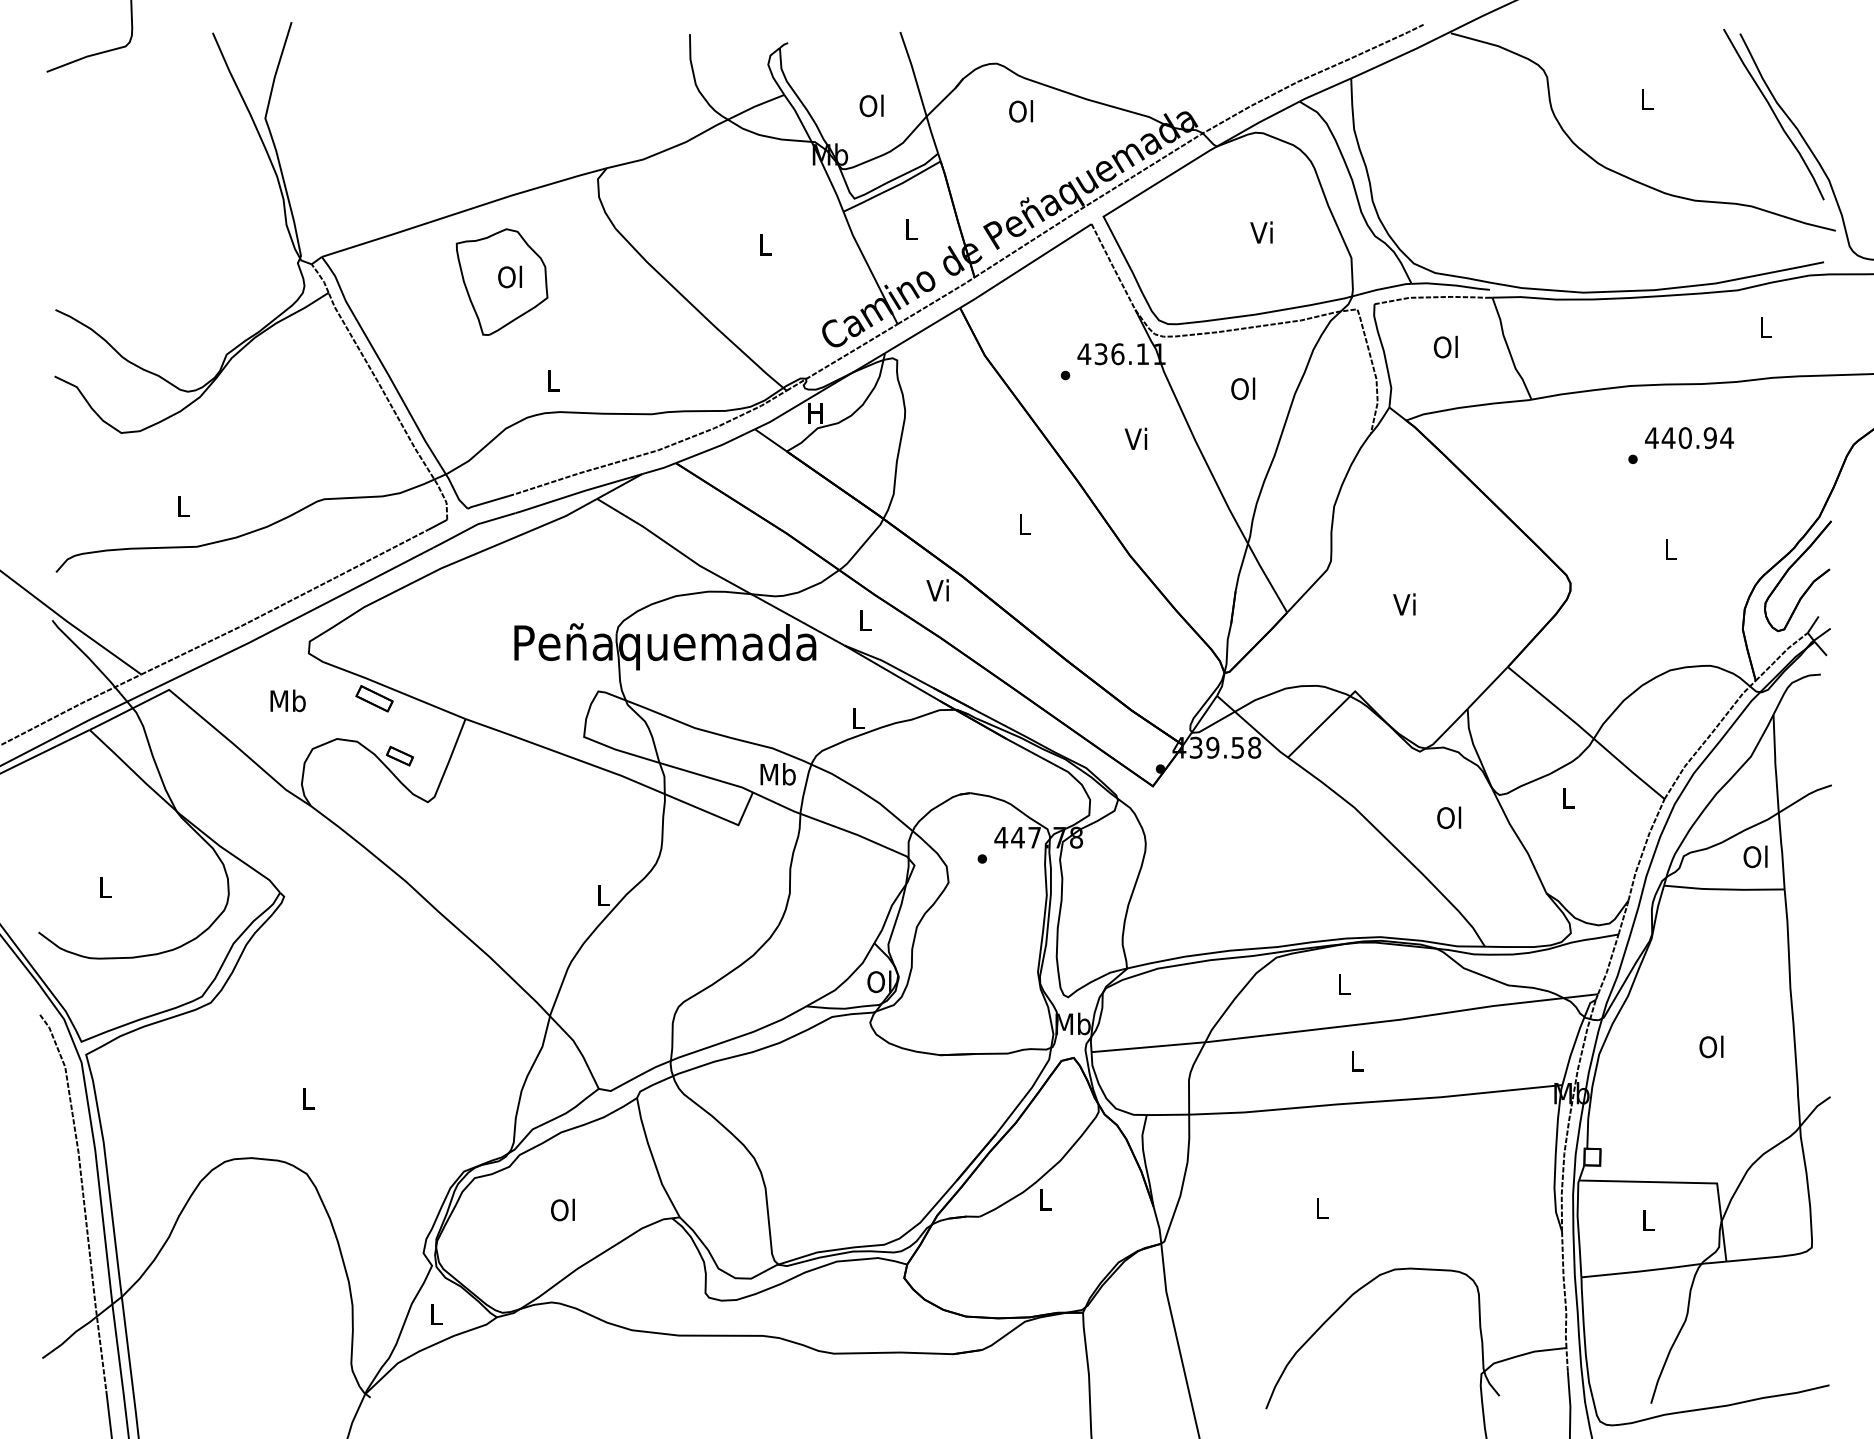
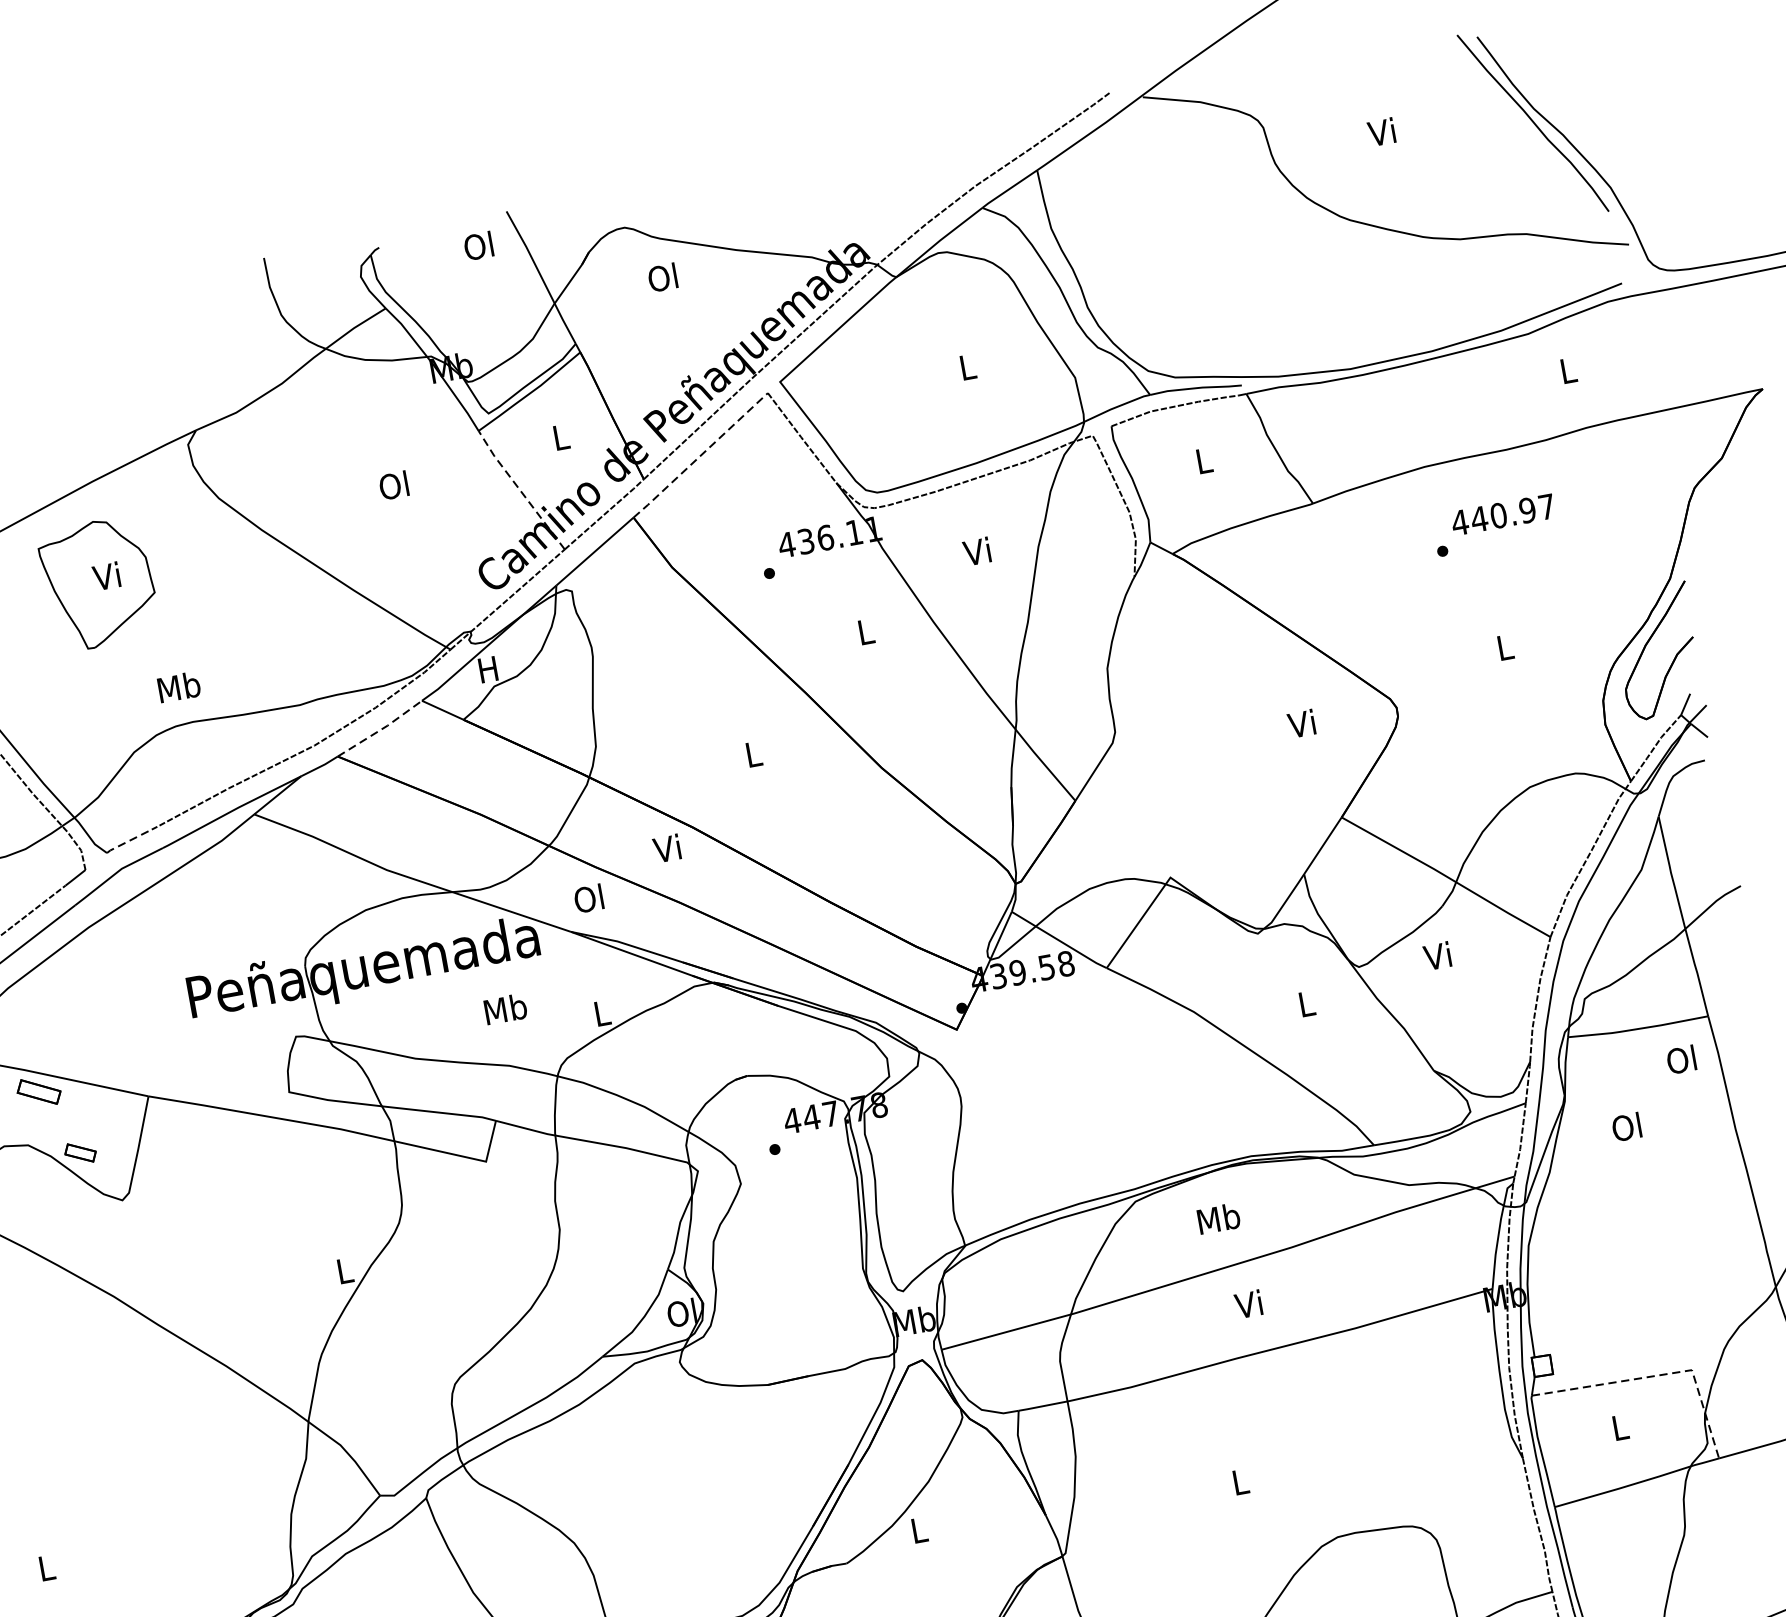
text: (1645, 98) -> (1381, 131), L -> Vi
text: (871, 105) -> (478, 245), moved
text: (1261, 232) -> (965, 367), Vi -> L
text: (764, 244) -> (394, 485), L -> Ol
line: (1026, 266) -> (701, 455), solid -> dashed
line: (868, 267) -> (519, 490), solid -> dashed
text: (509, 276) -> (106, 575), Ol -> Vi
text: (1445, 346) -> (1202, 460), Ol -> L
text: (553, 380) -> (179, 686), L -> Mb
text: (1243, 388) -> (977, 551), Ol -> Vi
text: (1726, 437) -> (1546, 506), 440.94 -> 440.97
text: (1135, 438) -> (863, 631), Vi -> L
line: (716, 446) -> (381, 728), solid -> dashed
line: (488, 502) -> (129, 841), solid -> dashed
text: (1404, 604) -> (1301, 723), moved
text: (864, 620) -> (588, 898), L -> Ol
text: (777, 774) -> (505, 1009), moved
text: (1566, 797) -> (1436, 955), L -> Vi
text: (1449, 817) -> (1305, 1003), Ol -> L
text: (1755, 856) -> (1681, 1059), moved
text: (1343, 984) -> (1218, 1218), L -> Mb
text: (1711, 1046) -> (1626, 1126), moved
text: (1355, 1060) -> (1248, 1303), L -> Vi
line: (1688, 1182) -> (1658, 1375), solid -> dashed

